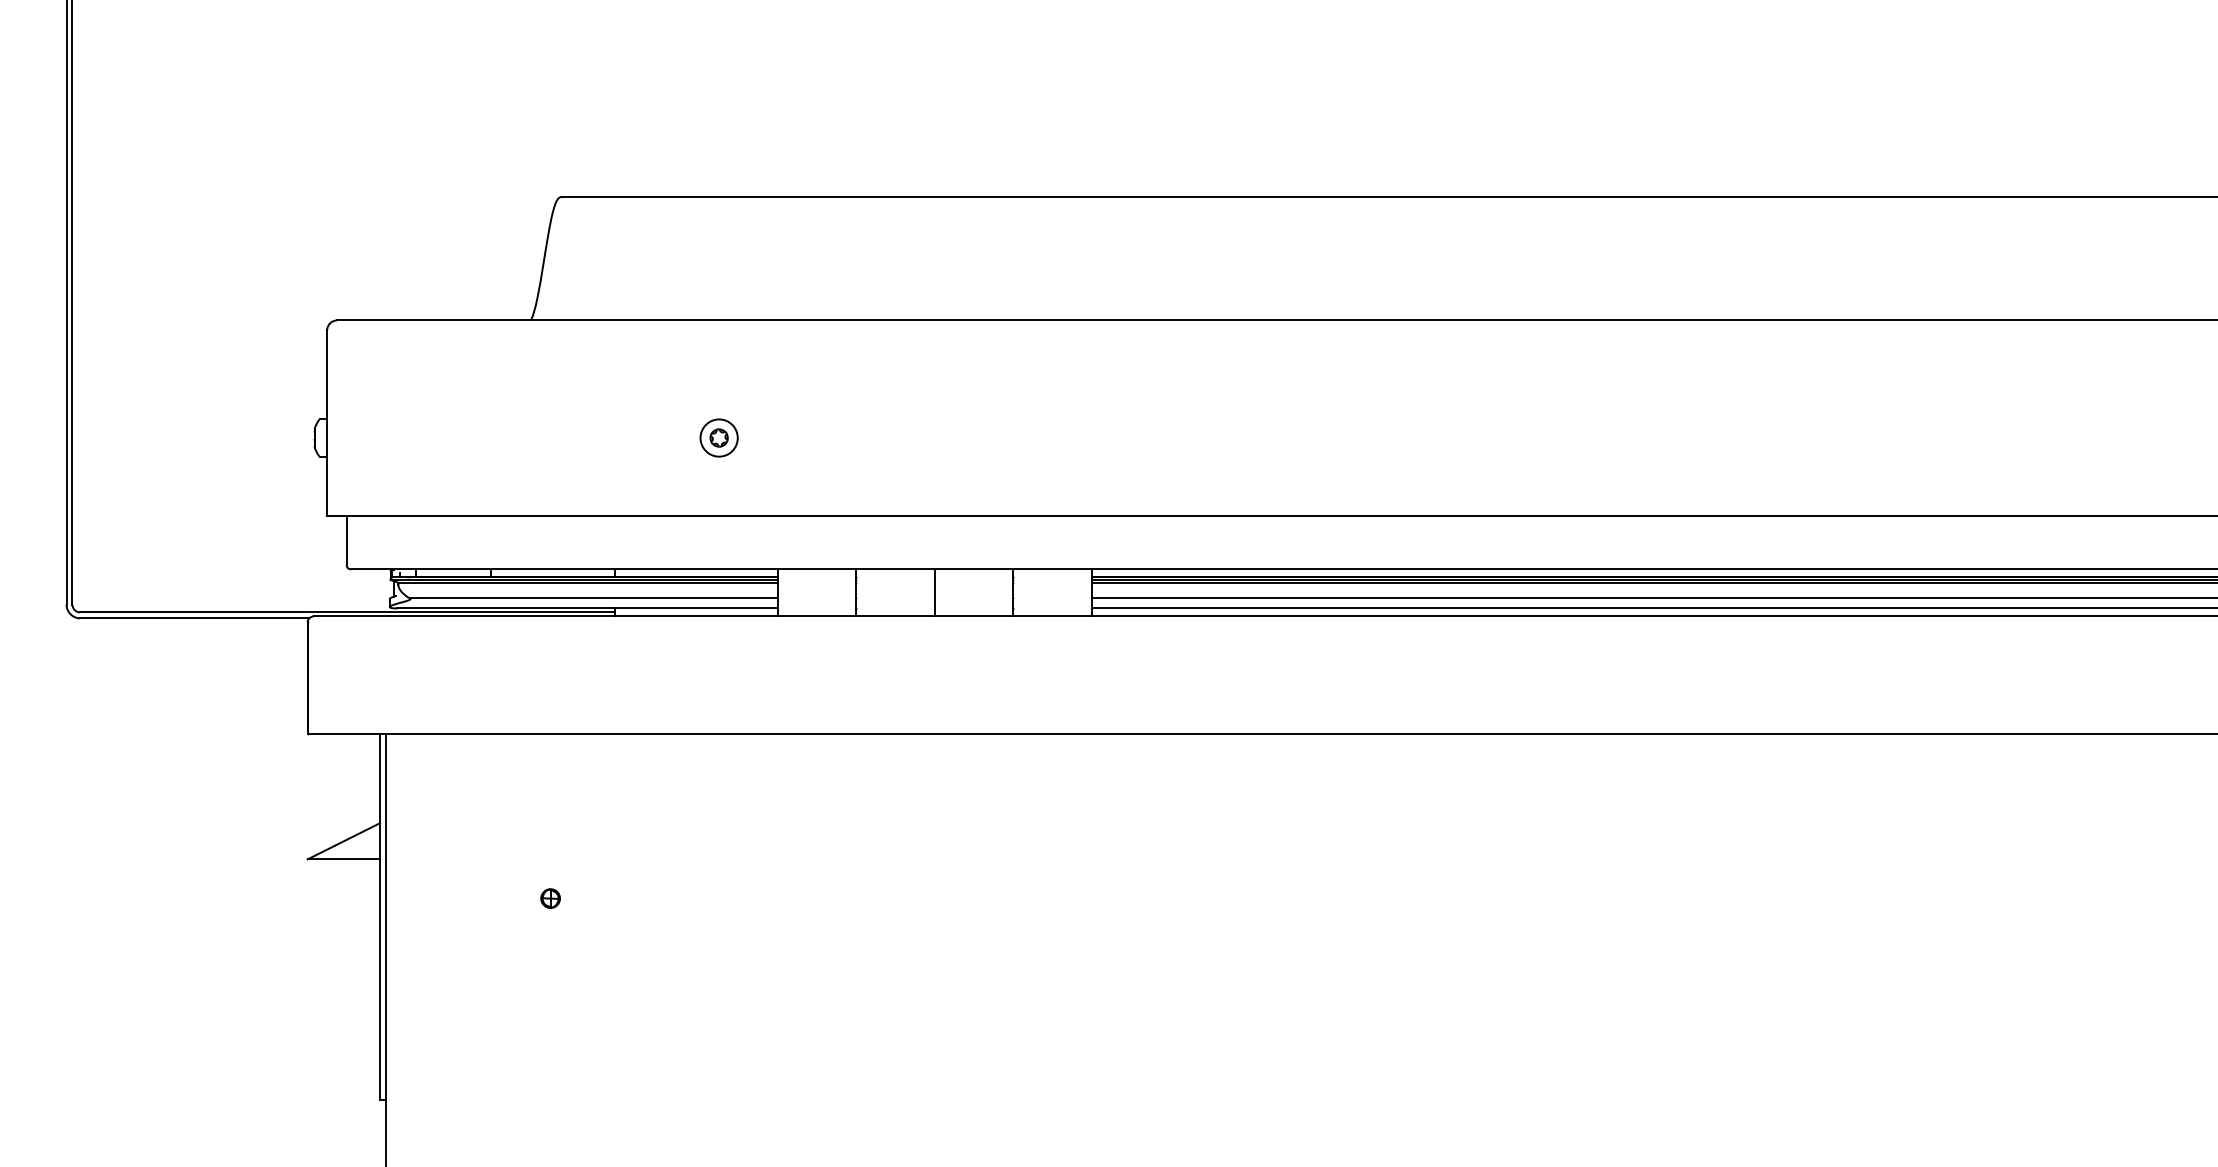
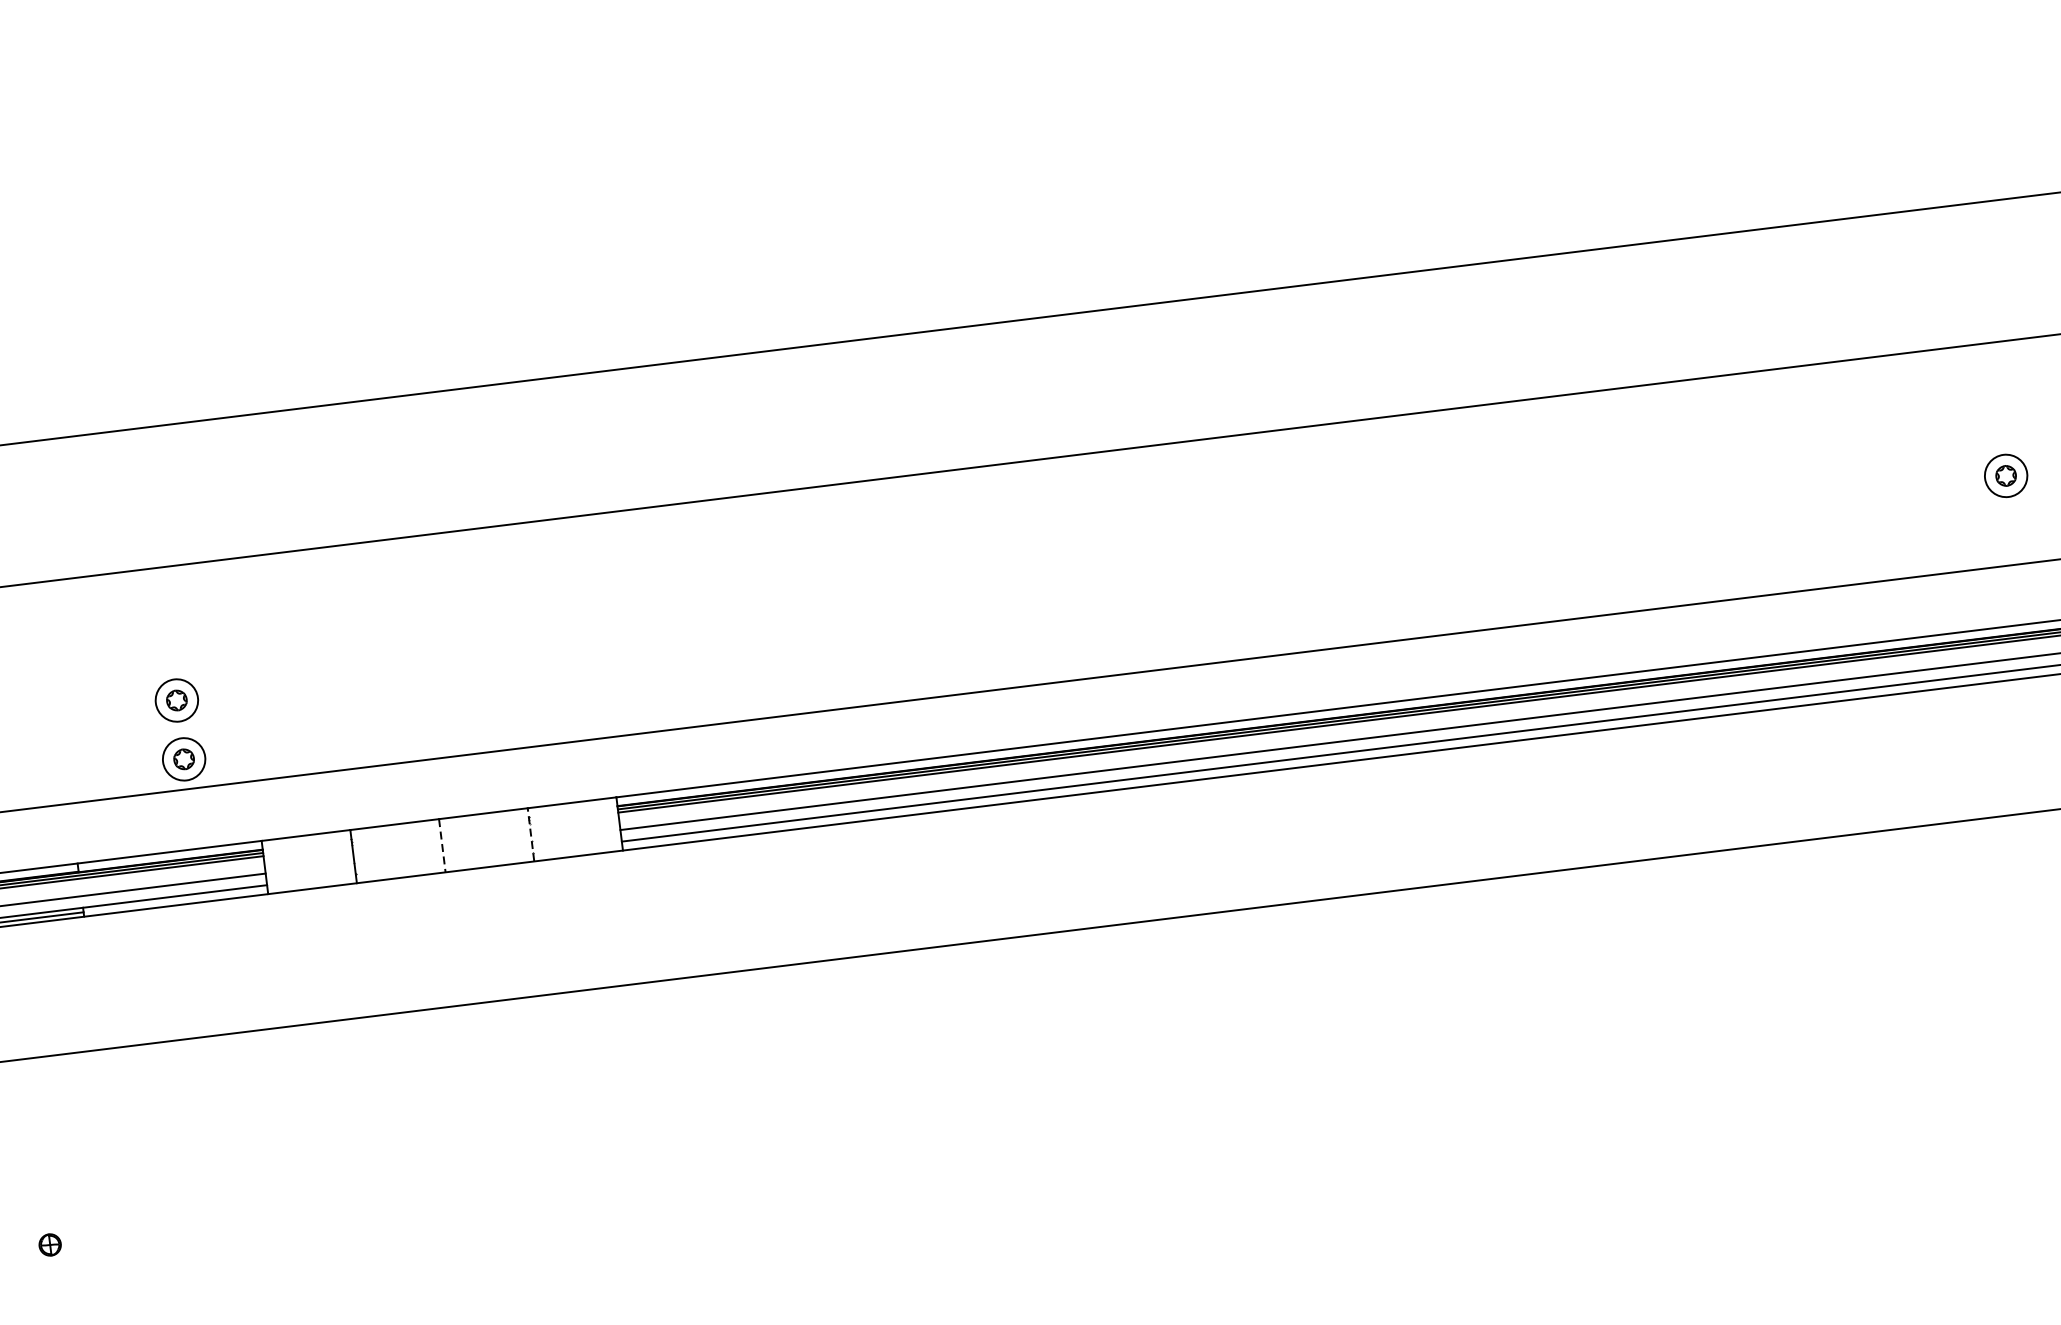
part: (718, 489) -> (183, 758), added
line: (934, 592) -> (442, 845), solid -> dashed
line: (1013, 592) -> (531, 834), solid -> dashed

